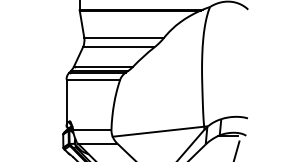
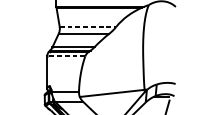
line: (124, 37) -> (88, 26), solid -> dashed
line: (93, 79) -> (66, 56), solid -> dashed

